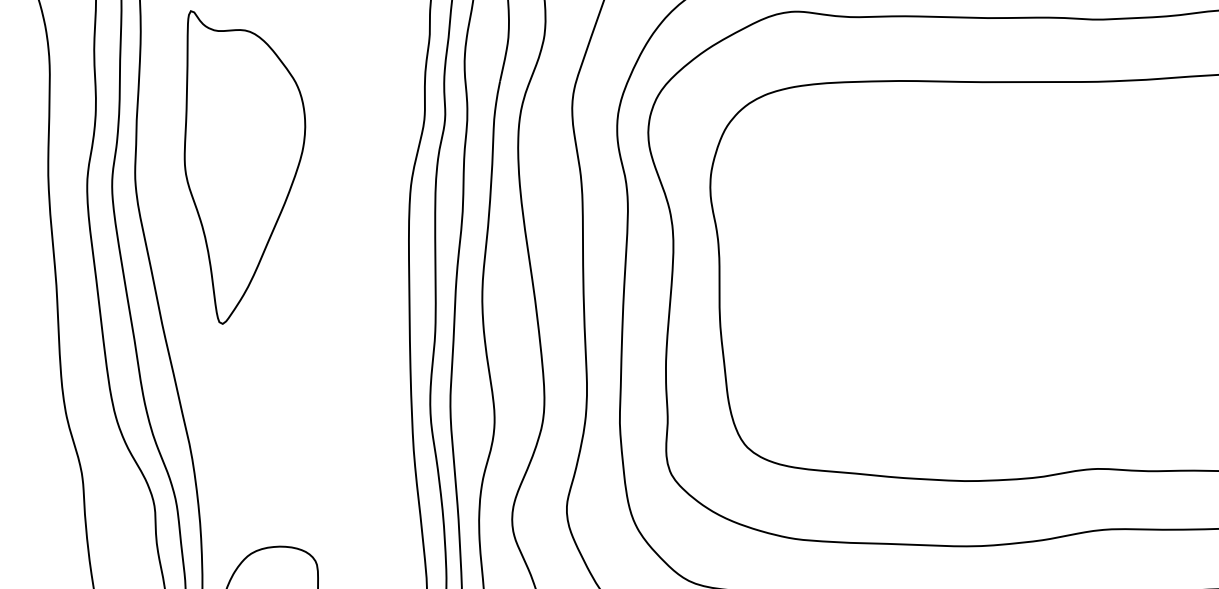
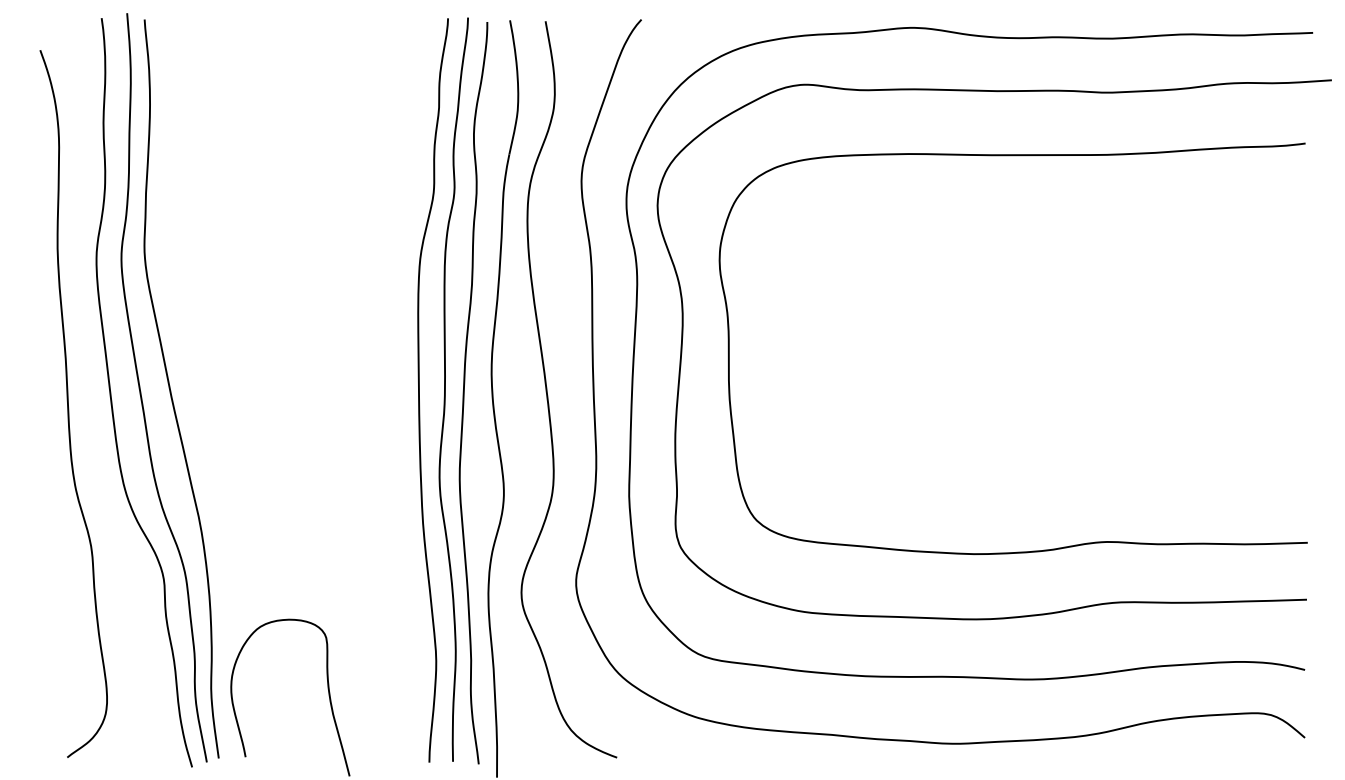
part: (245, 167) -> (254, 240), removed

